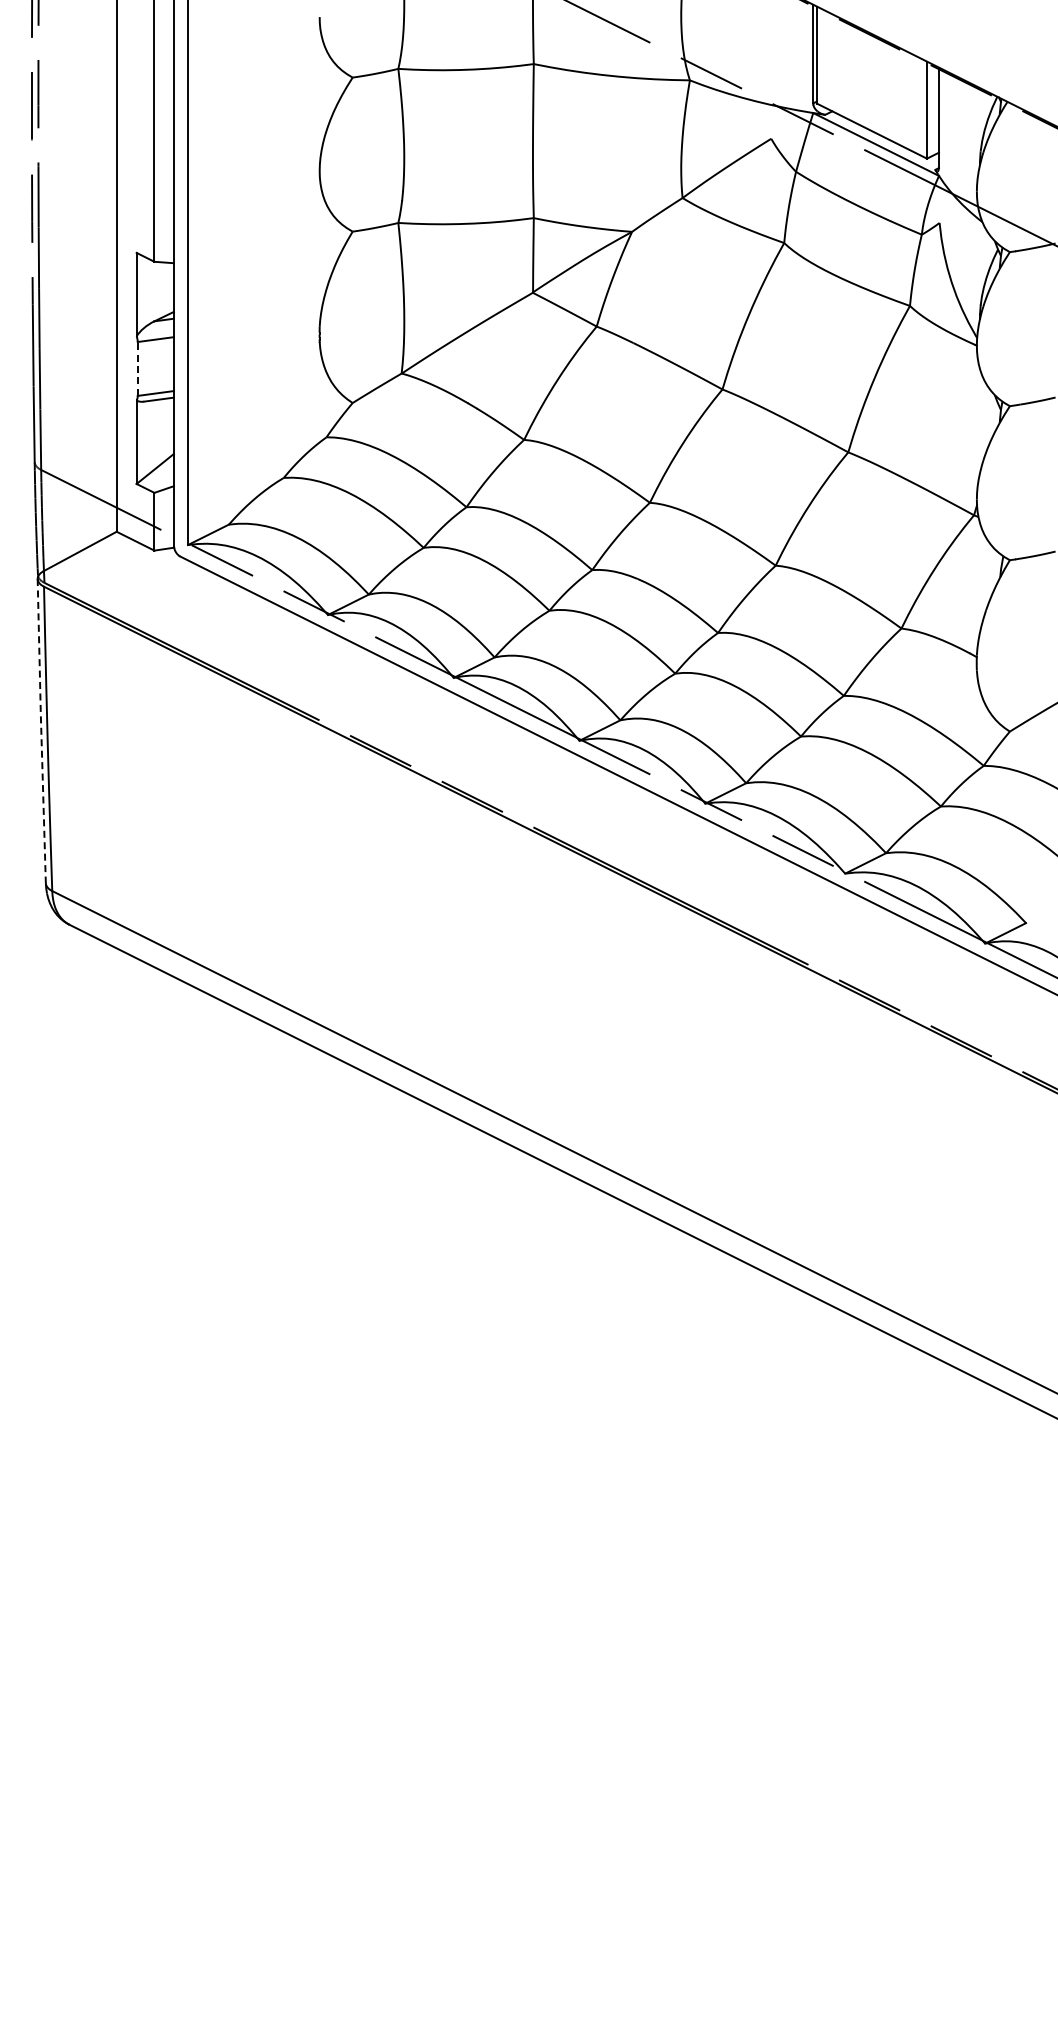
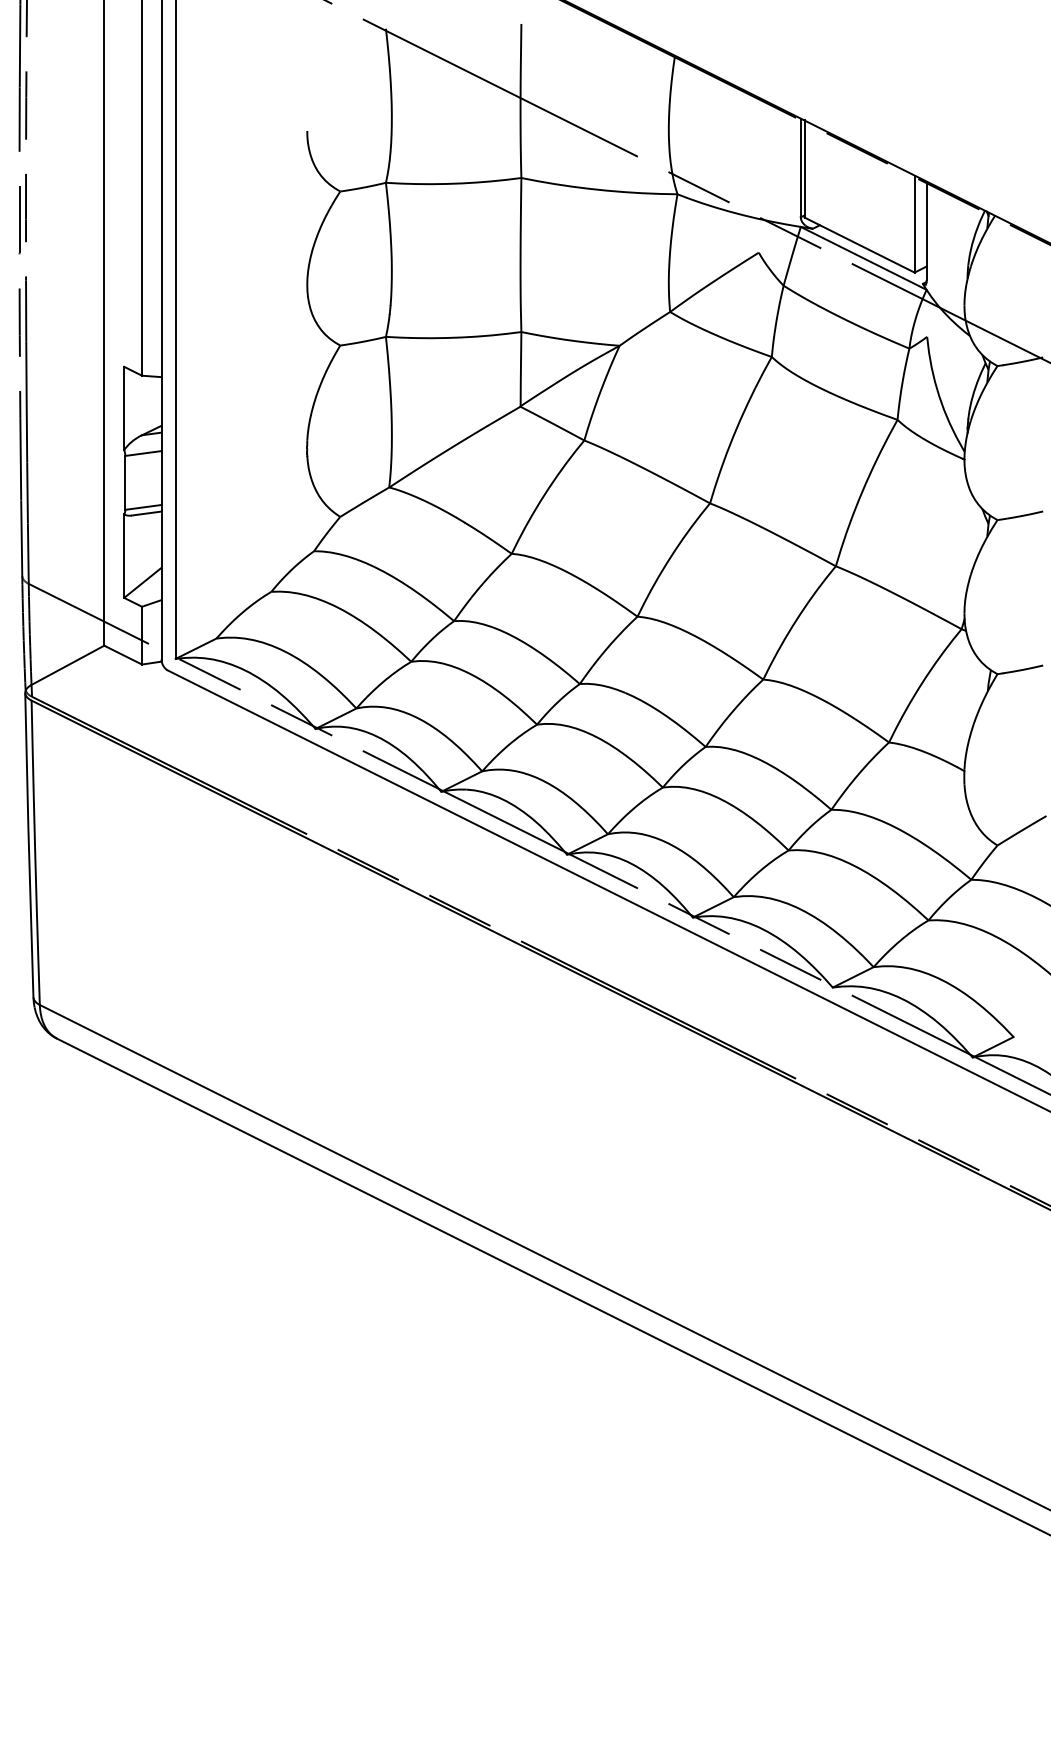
line: (137, 368) -> (125, 482), dashed -> solid
line: (41, 730) -> (29, 844), dashed -> solid

